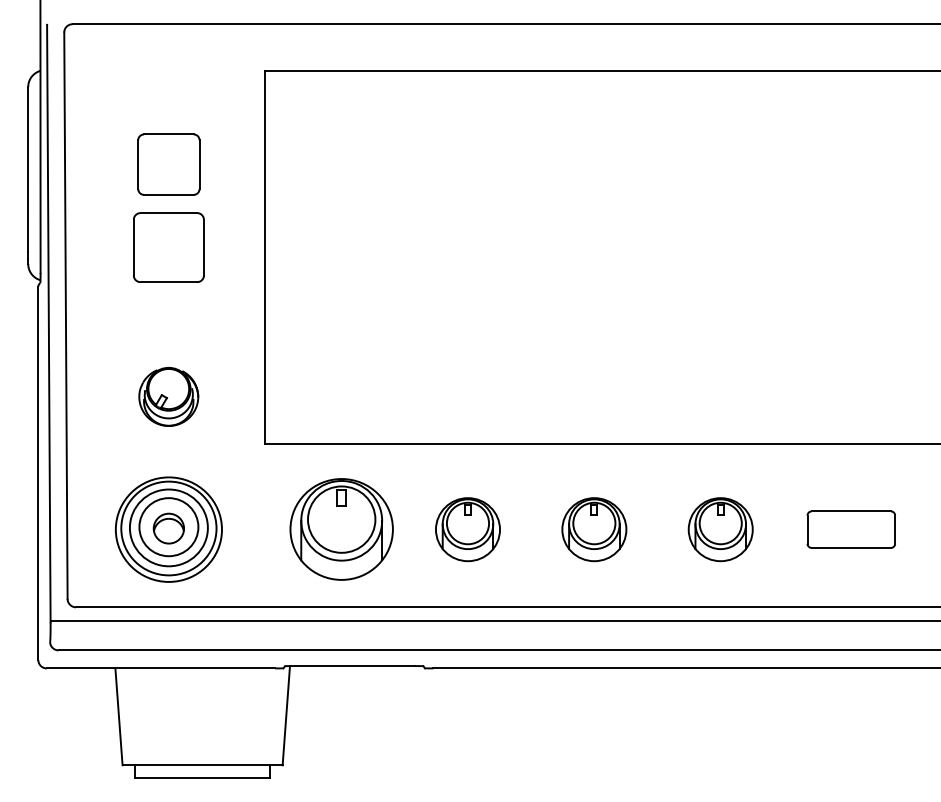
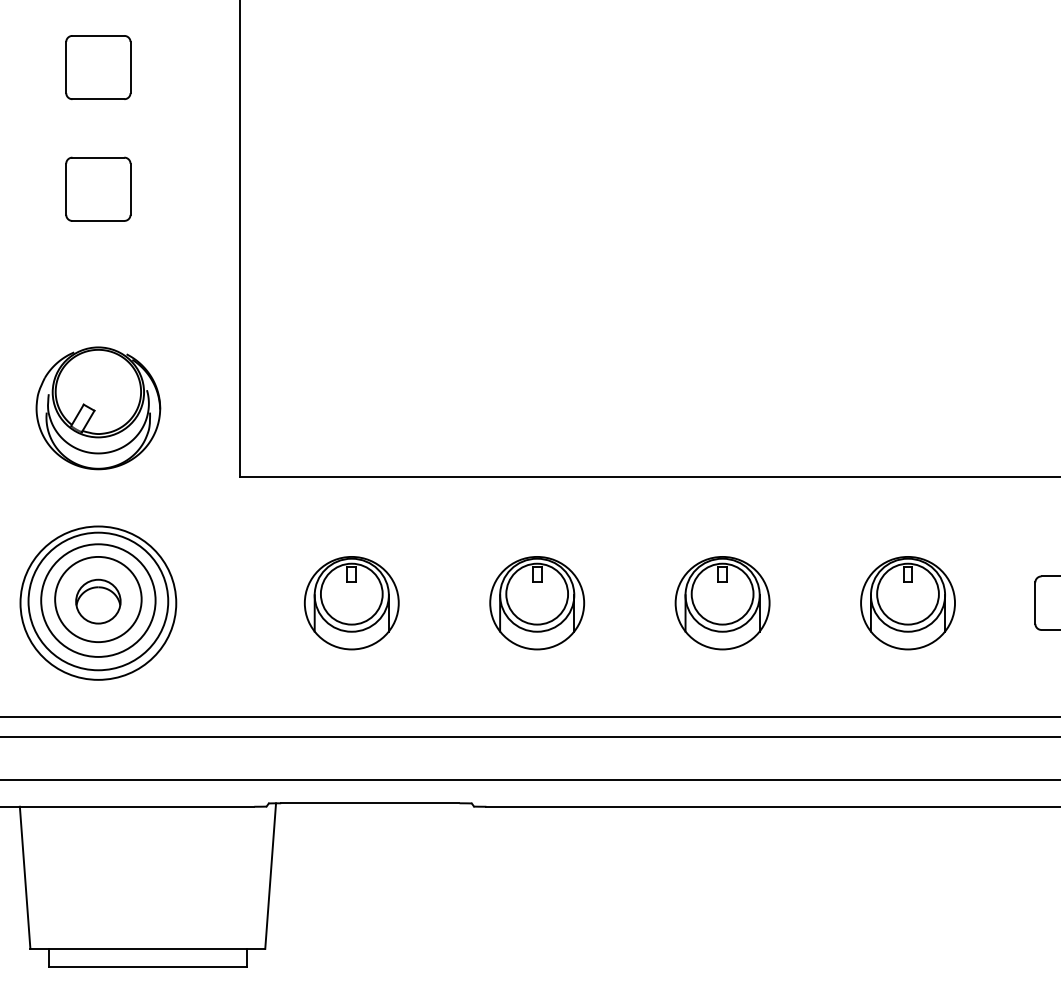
part: (168, 164) -> (97, 67), size x0.71
part: (168, 247) -> (97, 189), size x0.62
part: (168, 396) -> (97, 407), size x1.43
part: (341, 529) -> (351, 602), size x0.62

